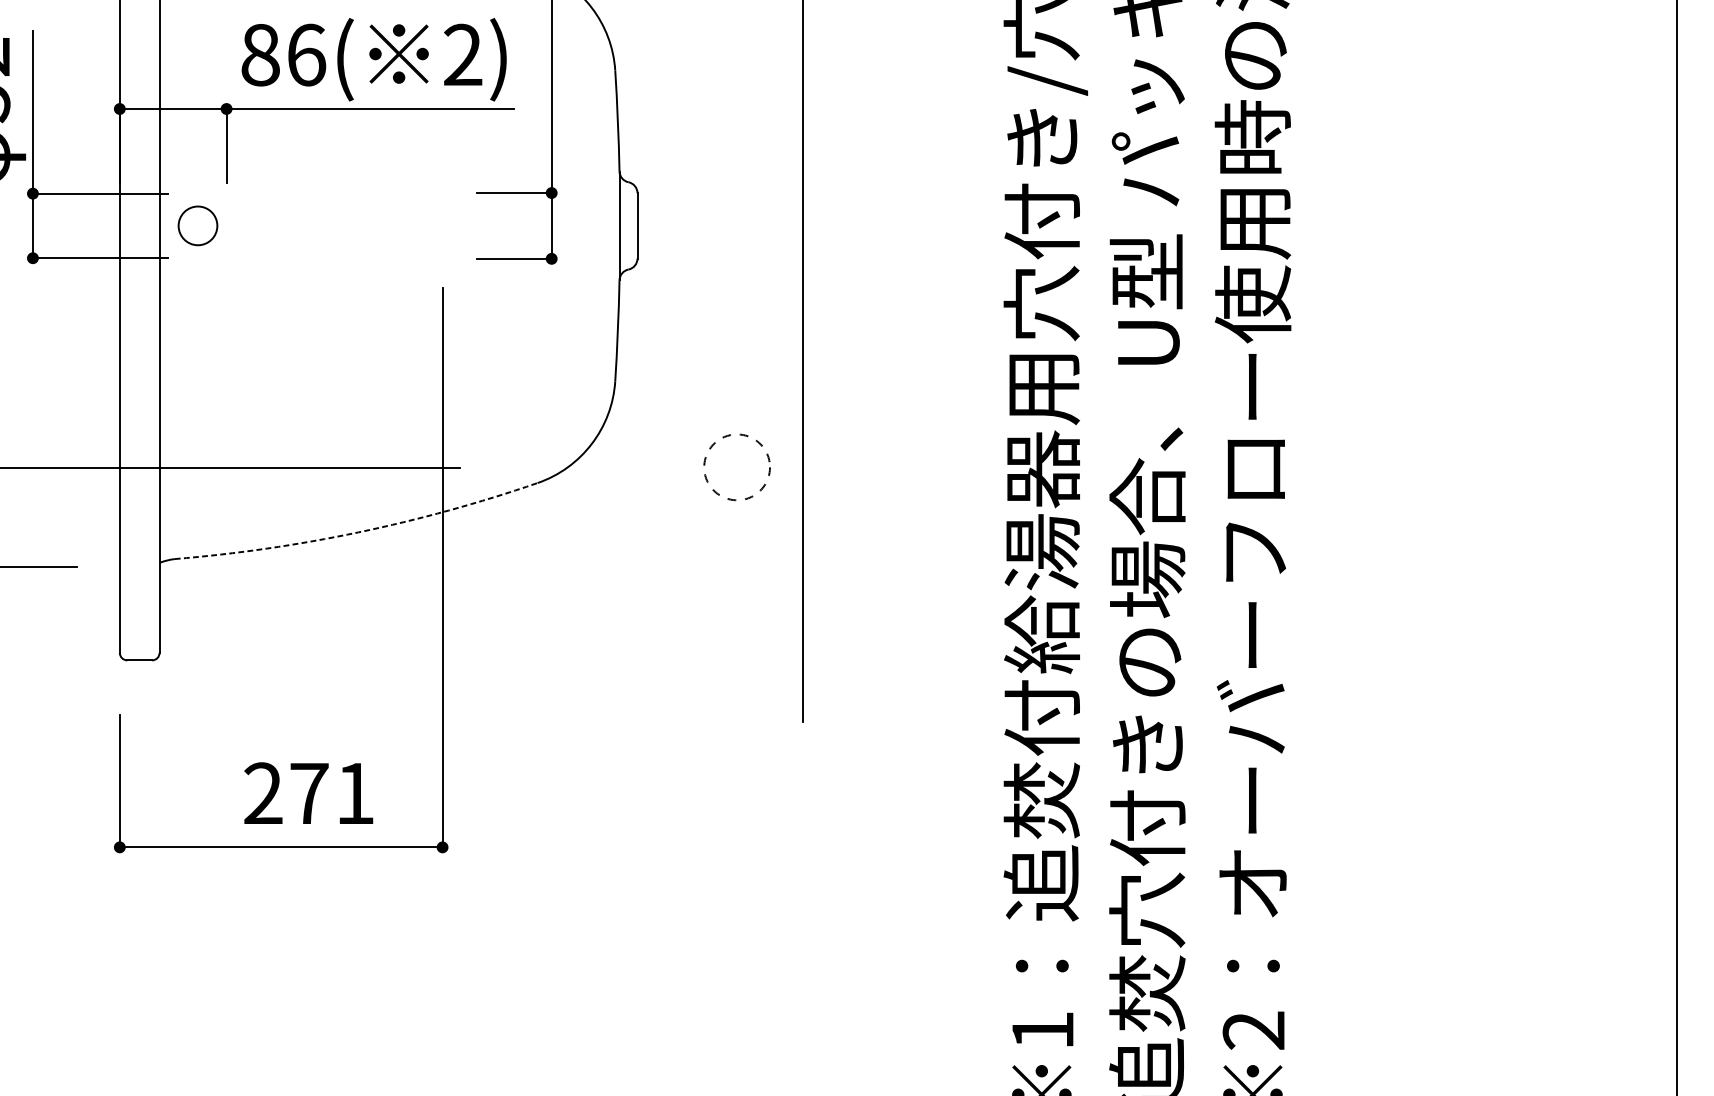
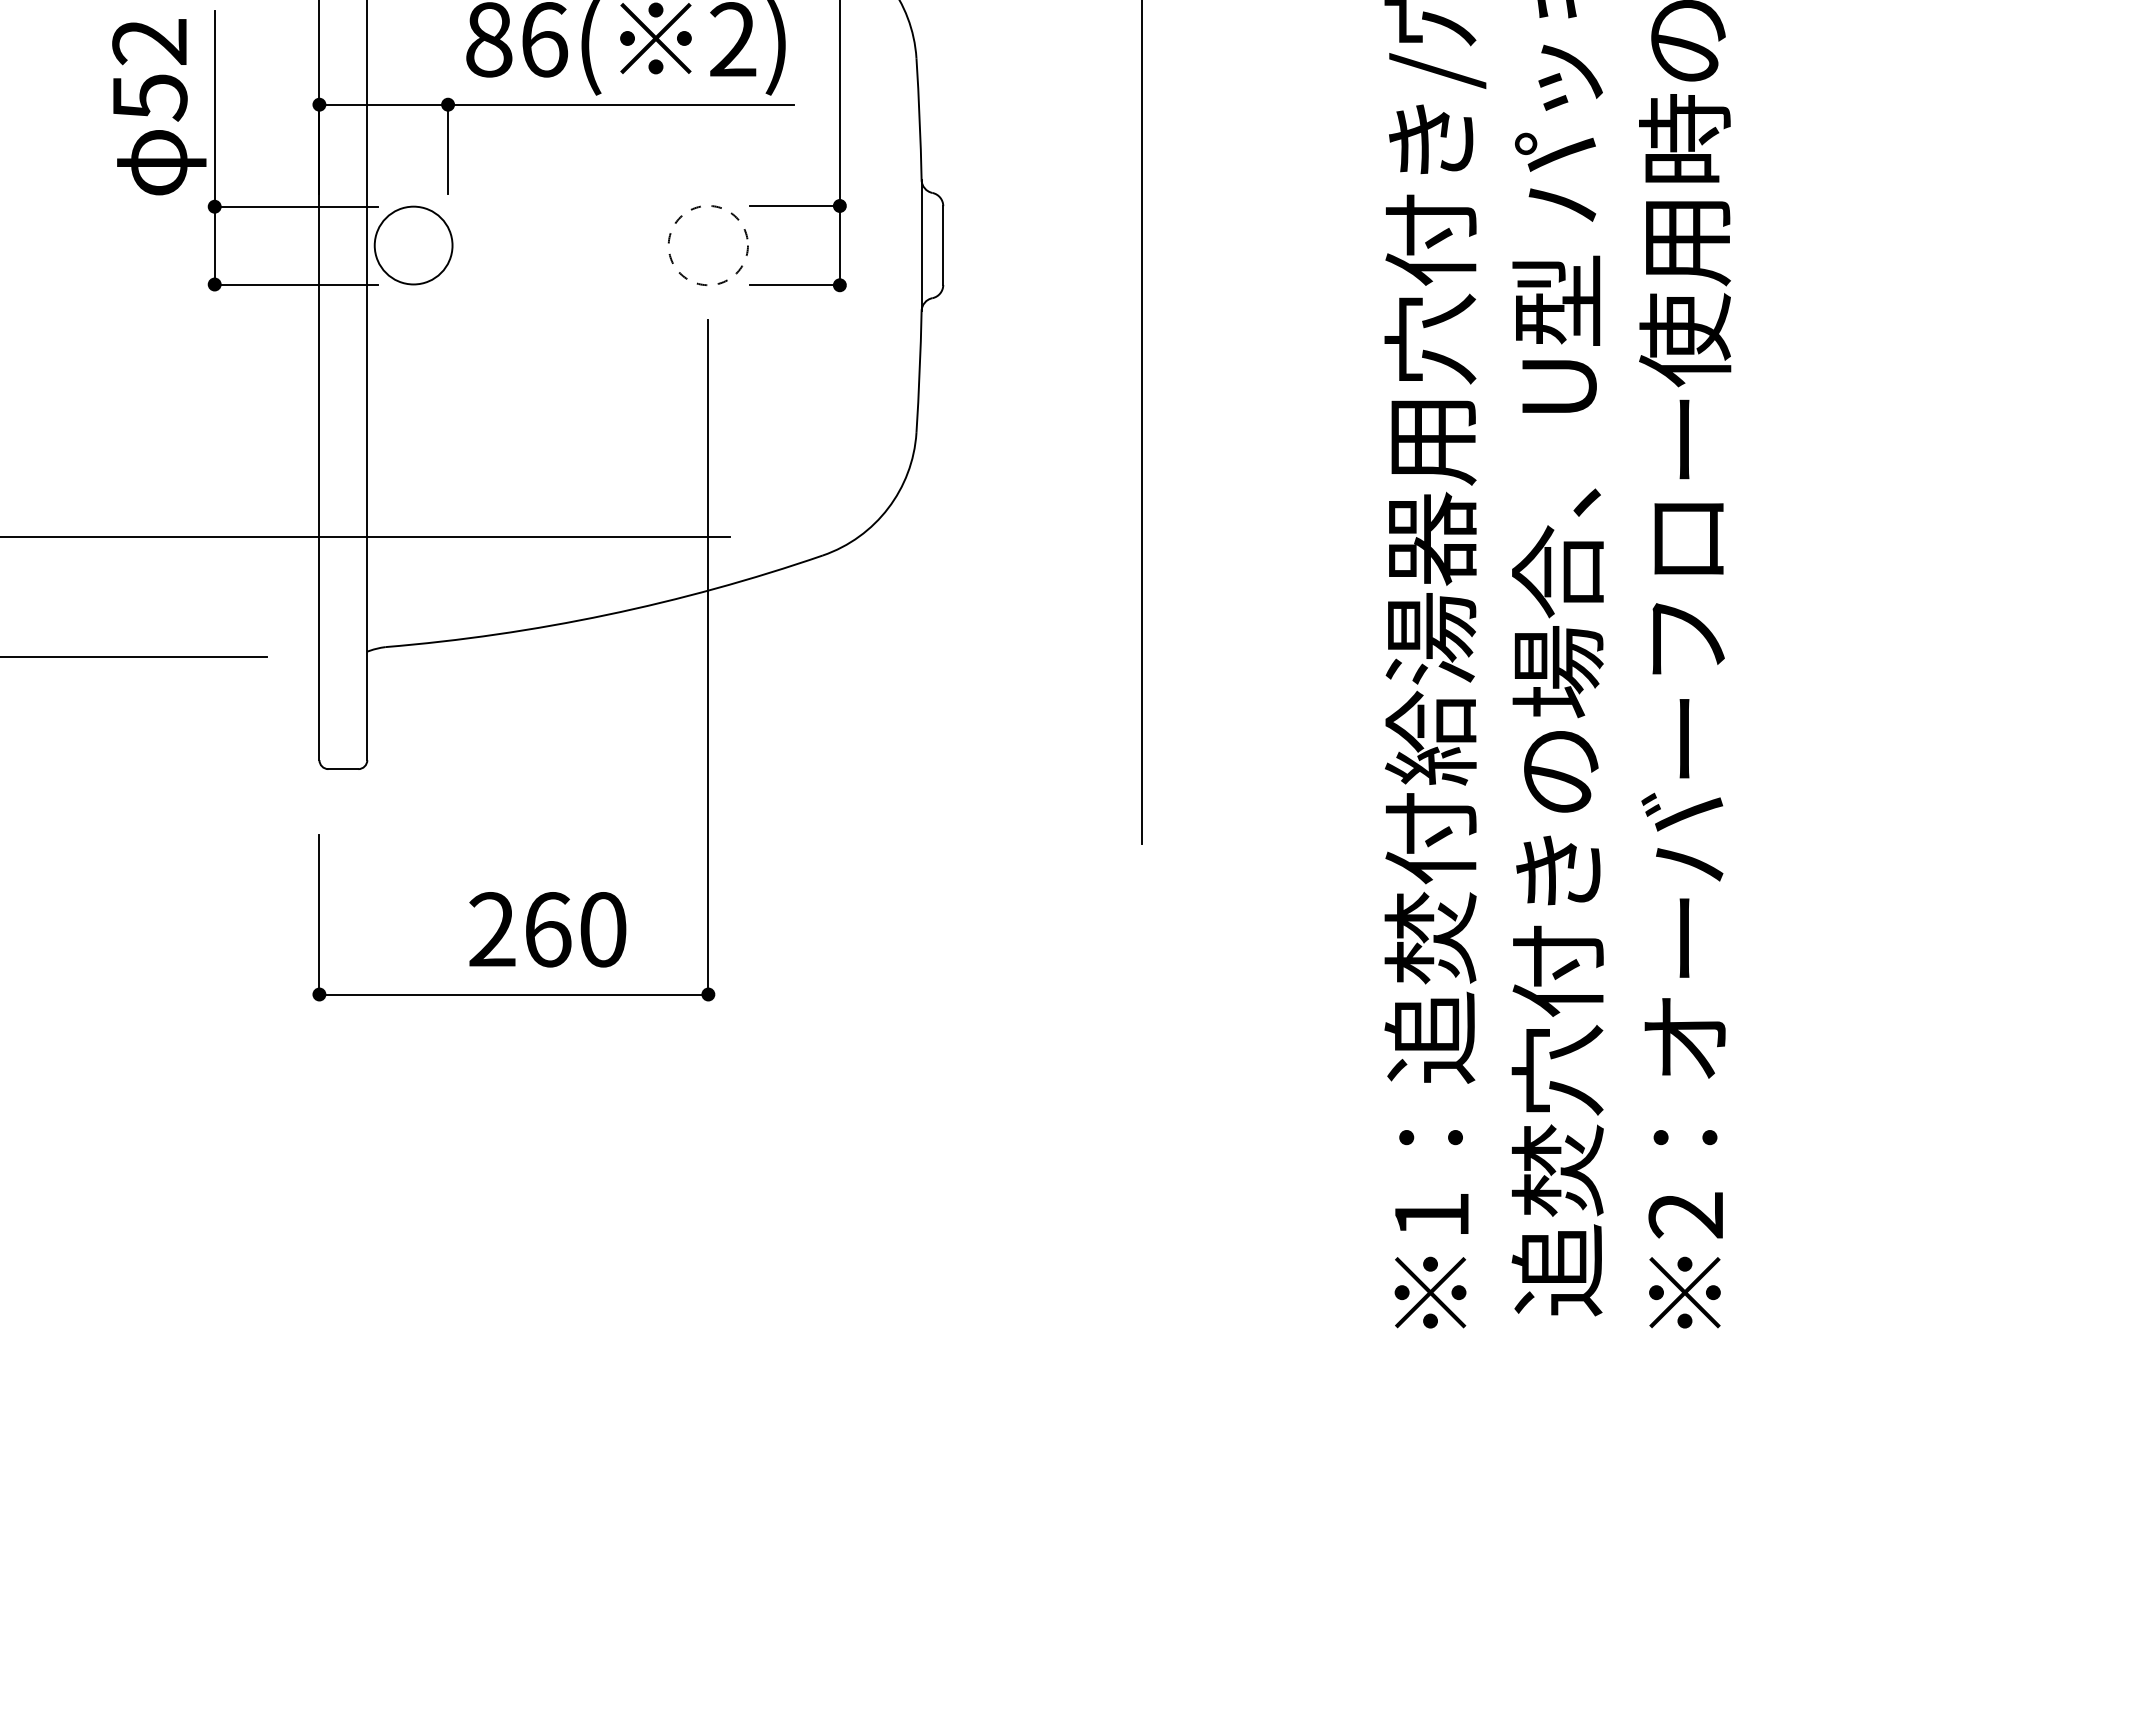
circle: (197, 225) -> (413, 245), size x1.67
circle: (736, 467) -> (707, 245), moved
arc: (358, 532) -> (607, 614), dashed -> solid
text: (332, 793) -> (575, 929), 271 -> 260

